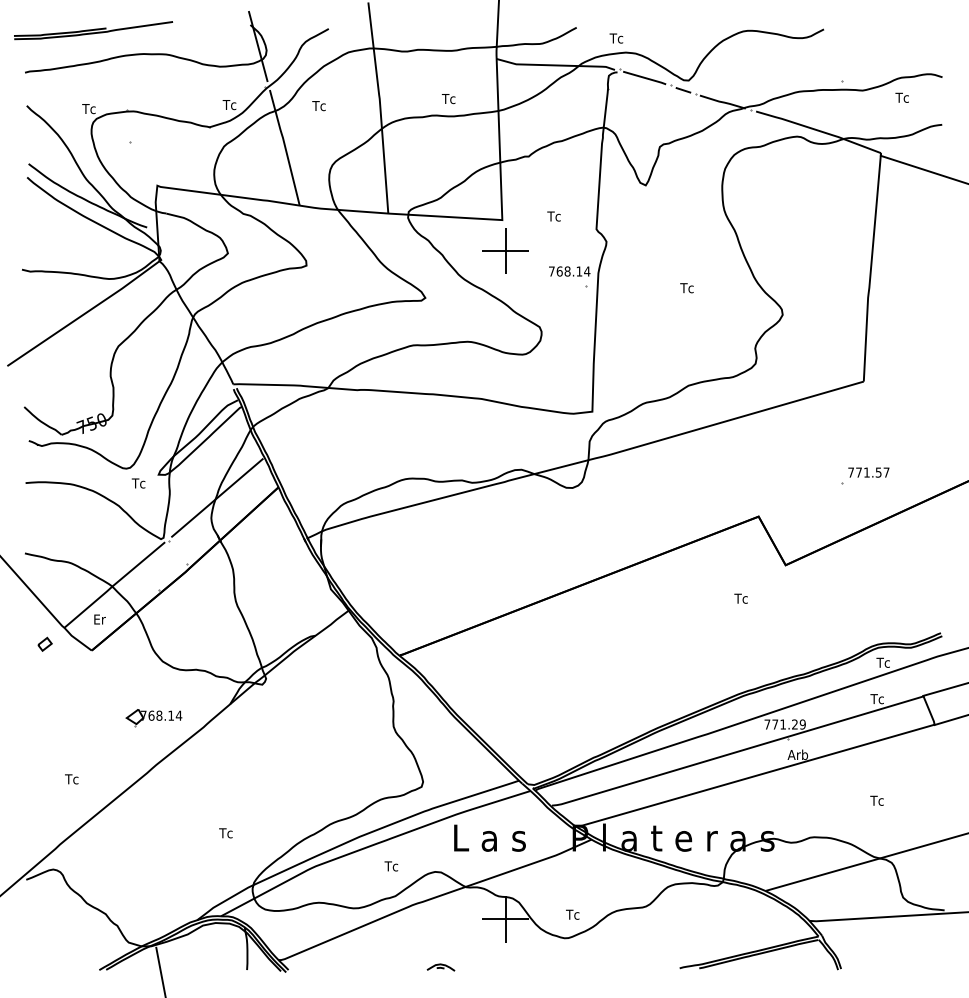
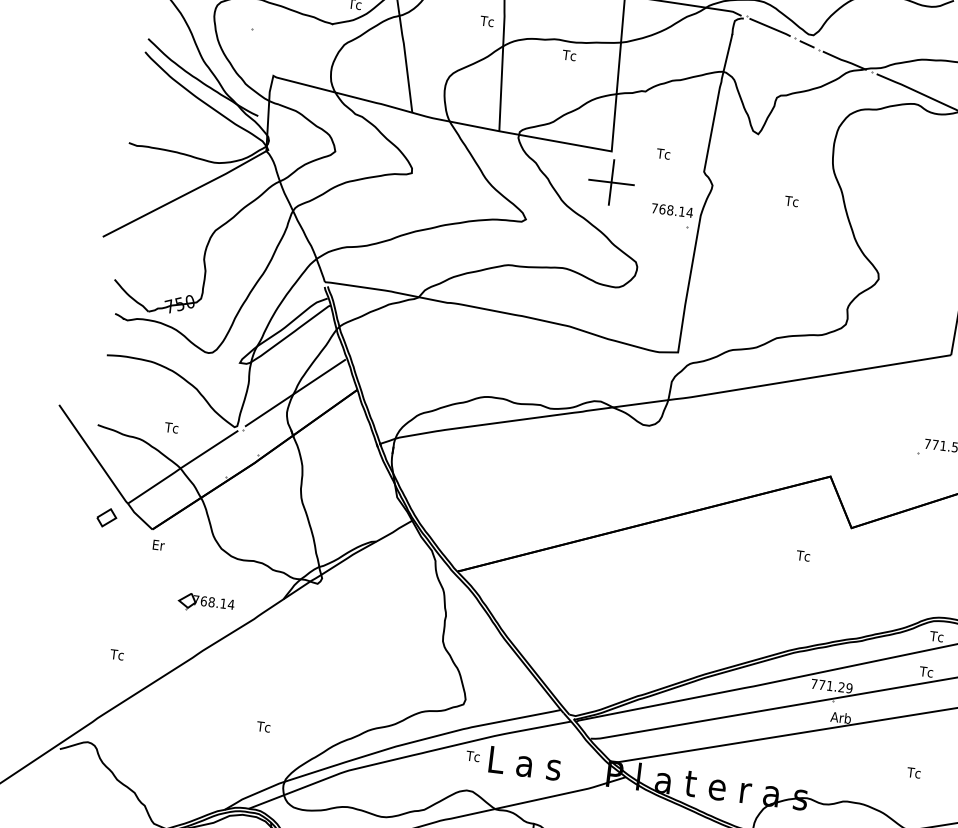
text: (448, 99) -> (569, 56), moved
text: (318, 106) -> (486, 21), moved
text: (686, 288) -> (791, 201), moved
text: (138, 483) -> (171, 427), moved
text: (99, 619) -> (158, 545), moved
part: (44, 643) -> (106, 516), size x1.4
text: (391, 866) -> (473, 756), moved

